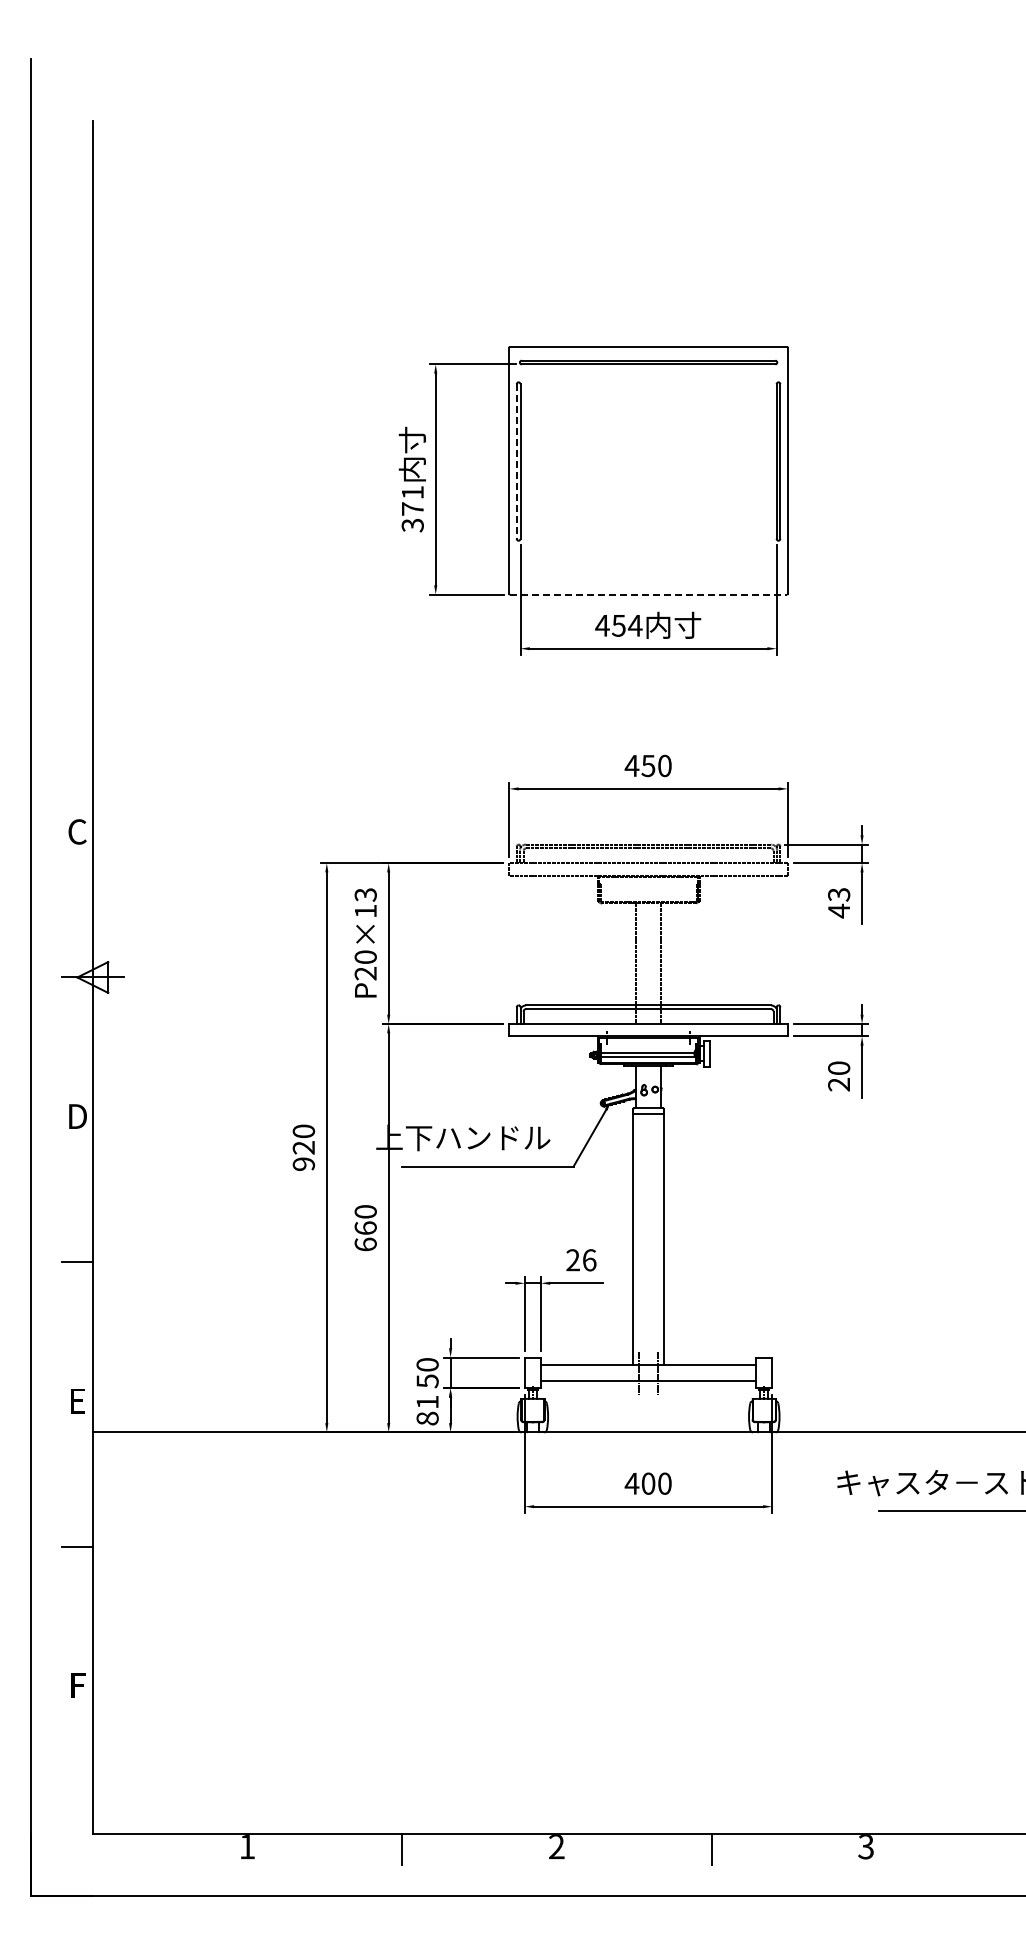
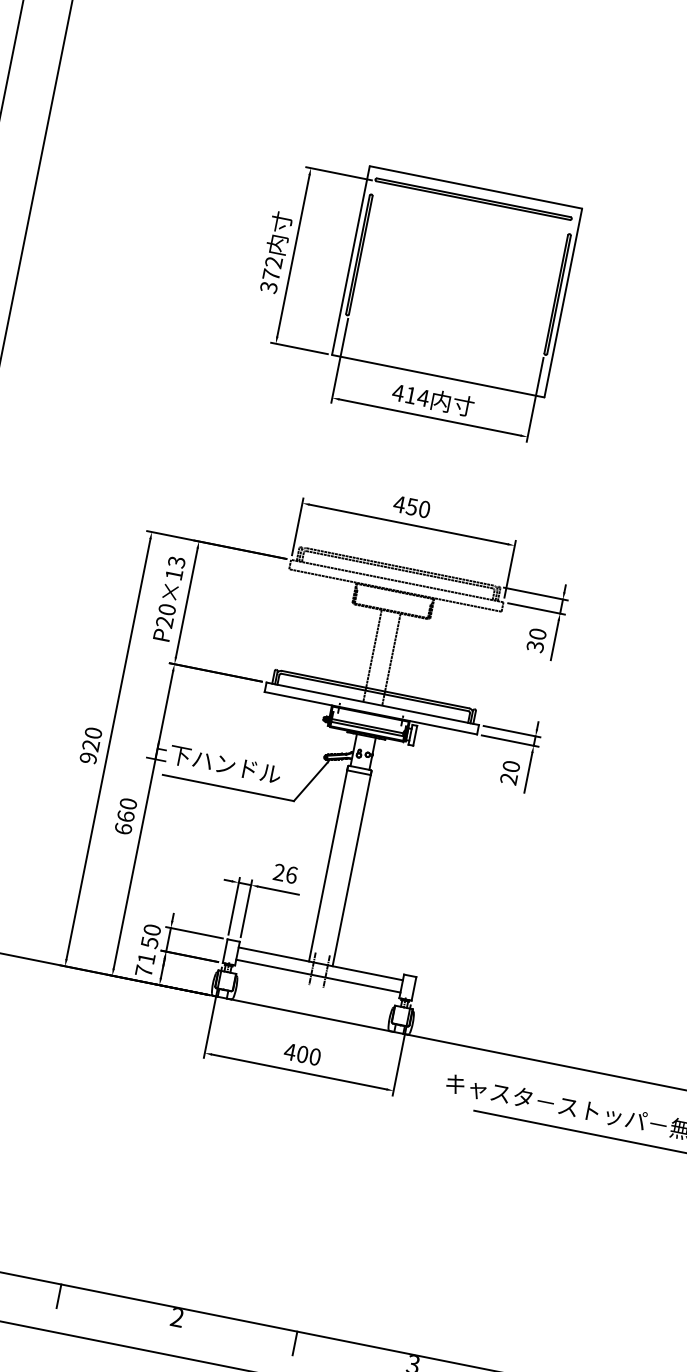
line: (516, 462) -> (357, 255), dashed -> solid
text: (412, 492) -> (273, 262), 371 -> 372
line: (648, 594) -> (438, 376), dashed -> solid
text: (618, 625) -> (410, 395), 454 -> 414
text: (839, 903) -> (536, 640), 43 -> 30
text: (427, 1418) -> (144, 971), 81 -> 71

